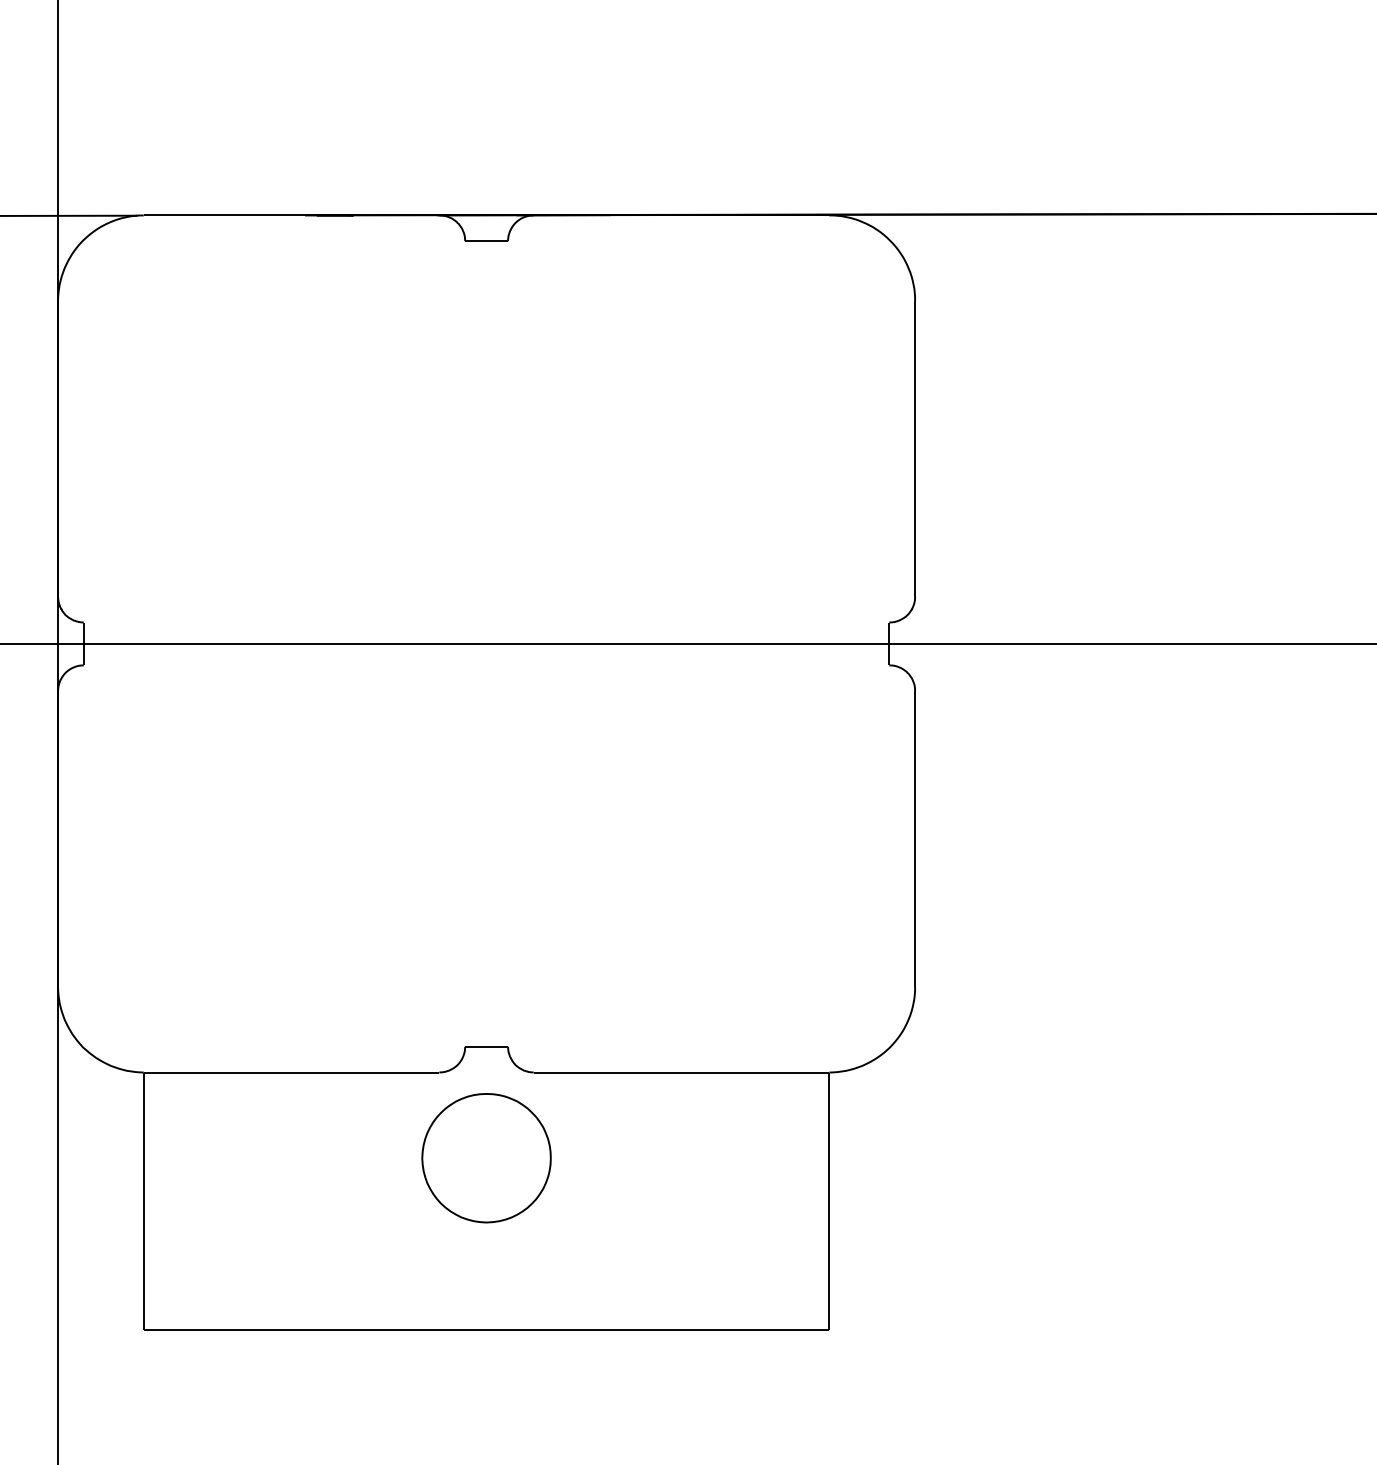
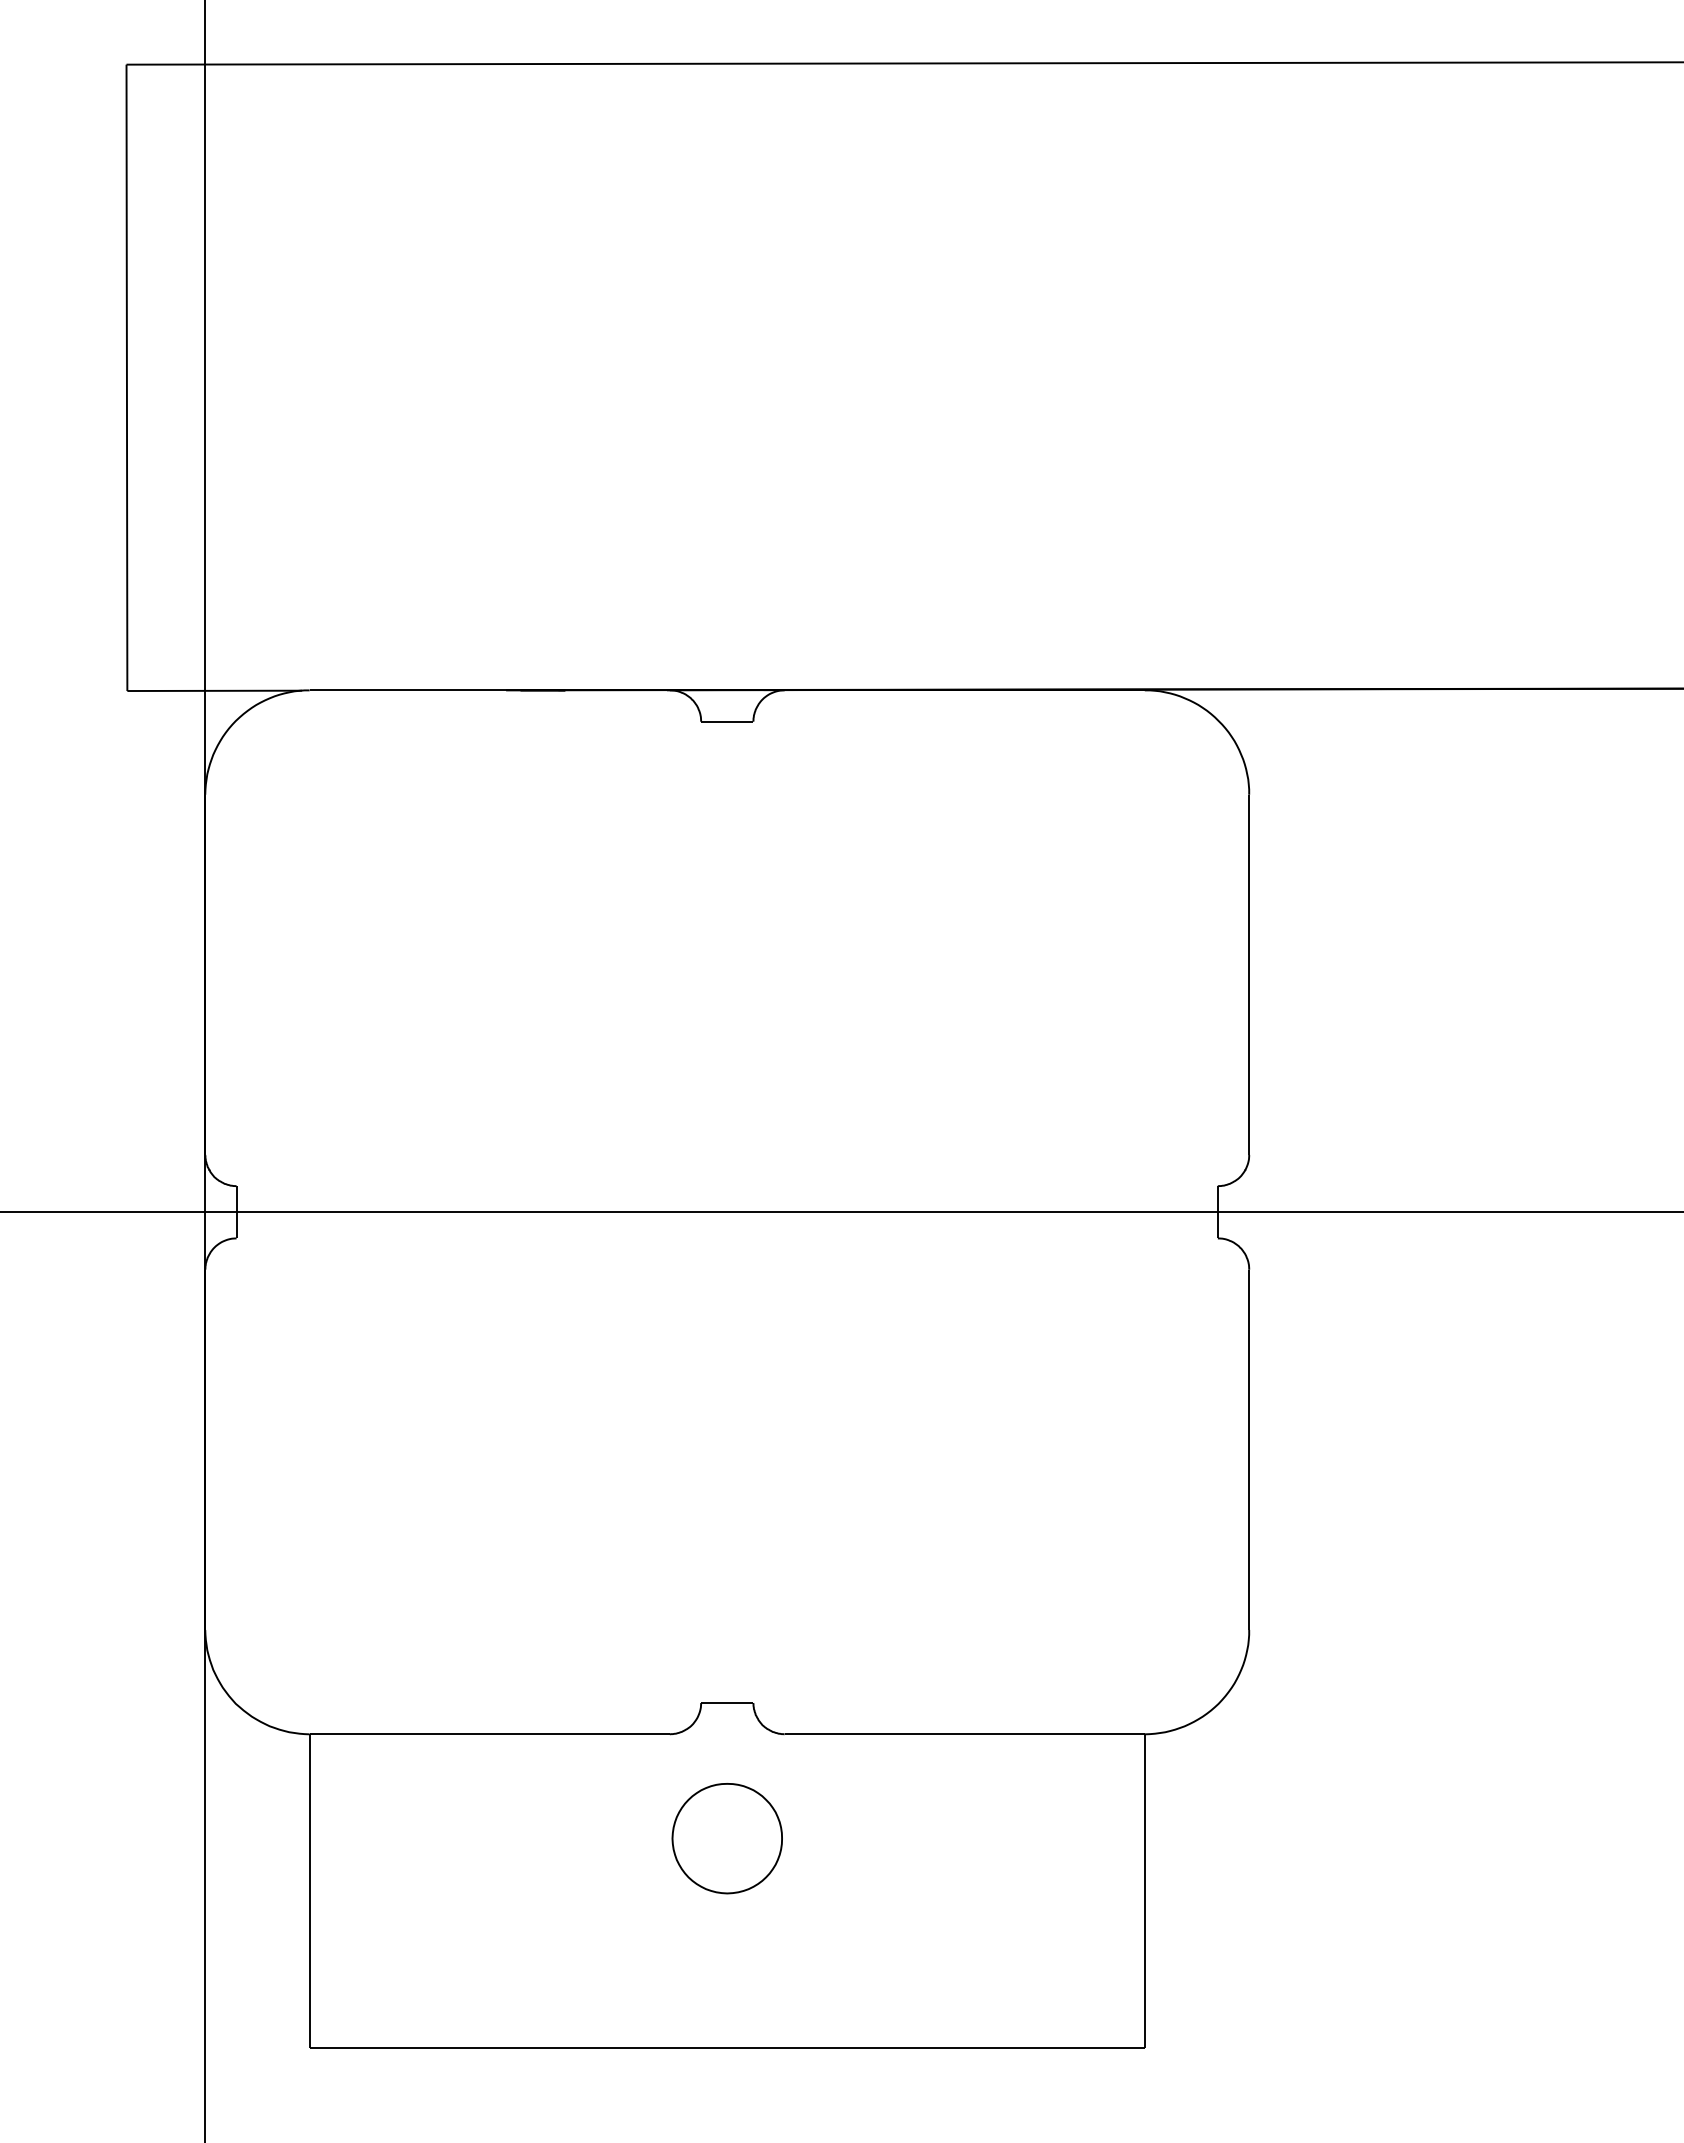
part: (486, 1158) -> (727, 1838), size x0.7

